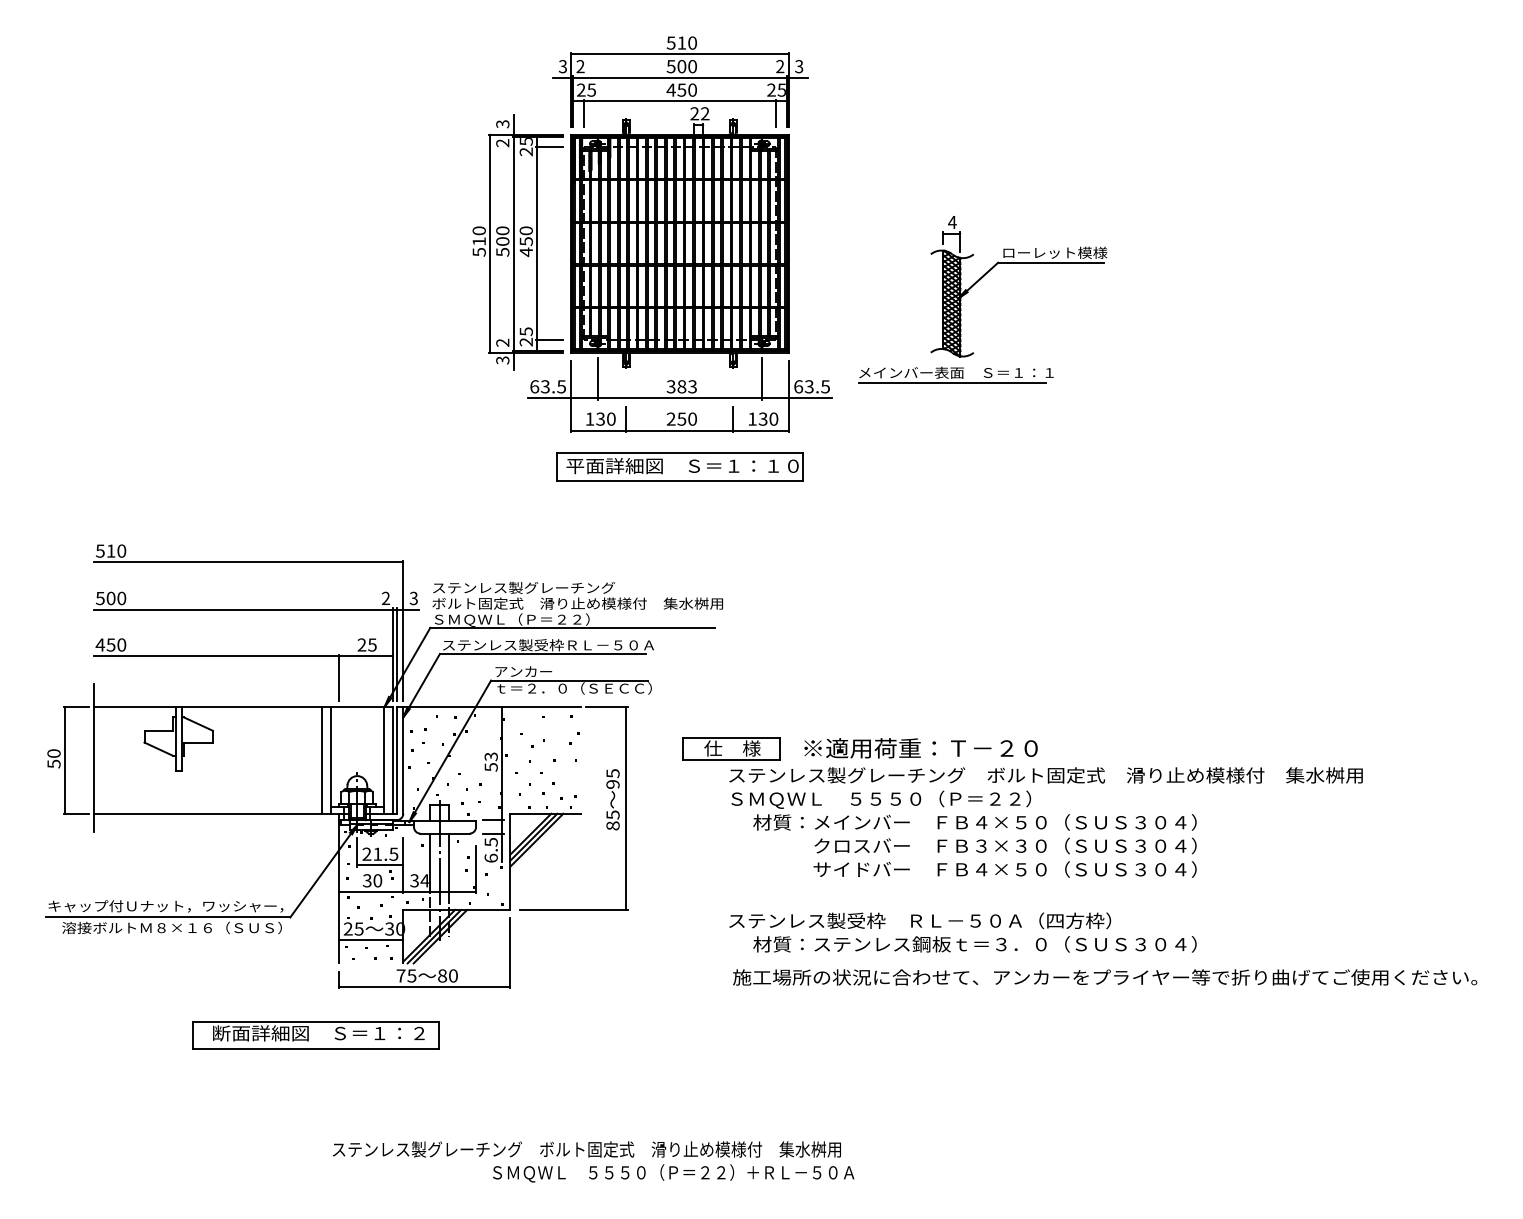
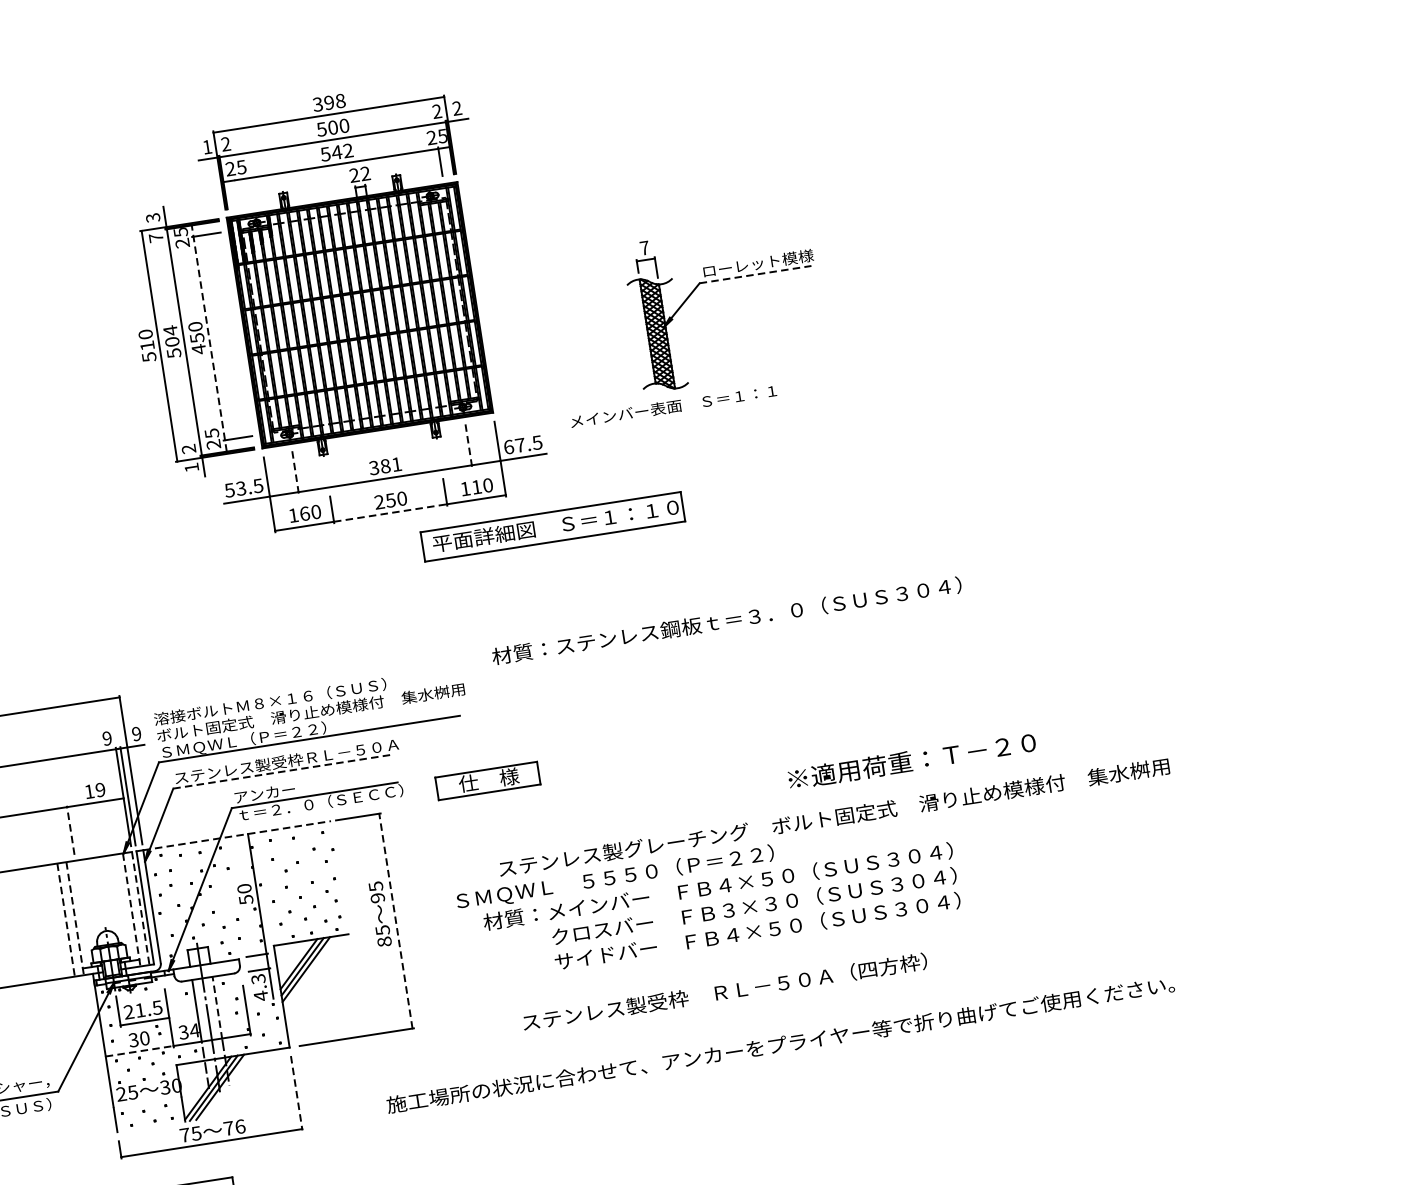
text: (682, 42) -> (329, 102), 510 -> 398
text: (562, 66) -> (206, 147), 3 -> 1
text: (799, 66) -> (457, 108), 3 -> 2
text: (681, 89) -> (336, 151), 450 -> 542
line: (583, 112) -> (236, 192), removed
text: (502, 143) -> (155, 238), 2 -> 7
text: (952, 222) -> (644, 248), 4 -> 7
text: (502, 230) -> (170, 330), 500 -> 504
line: (537, 243) -> (209, 338), solid -> dashed
line: (1051, 262) -> (756, 274), solid -> dashed
text: (502, 360) -> (191, 467), 3 -> 1
line: (597, 378) -> (294, 471), solid -> dashed
line: (761, 378) -> (468, 444), solid -> dashed
line: (952, 382) -> (670, 417), removed
text: (534, 386) -> (229, 490), 63.5 -> 53.5
text: (692, 386) -> (396, 464), 383 -> 381
text: (808, 386) -> (519, 445), 63.5 -> 67.5
text: (600, 418) -> (304, 513), 130 -> 160
text: (762, 418) -> (475, 486), 130 -> 110
line: (680, 430) -> (391, 512), solid -> dashed
part: (679, 466) -> (552, 526), moved
text: (541, 587) -> (269, 701), ステンレス製グレーチング -> 溶接ボルトＭ８×１６（ＳＵＳ）
text: (386, 598) -> (107, 738), 2 -> 9
text: (413, 598) -> (136, 734), 3 -> 9
text: (366, 644) -> (94, 790), 25 -> 19
line: (543, 654) -> (283, 772), solid -> dashed
line: (339, 677) -> (71, 829), solid -> dashed
line: (492, 706) -> (237, 835), solid -> dashed
part: (731, 748) -> (487, 780), moved
text: (920, 748) -> (911, 761), moved
text: (490, 756) -> (243, 888), 53 -> 50
line: (322, 760) -> (66, 920), solid -> dashed
line: (330, 760) -> (75, 918), solid -> dashed
line: (384, 760) -> (132, 910), solid -> dashed
line: (392, 760) -> (140, 908), solid -> dashed
line: (626, 808) -> (395, 921), solid -> dashed
text: (963, 833) -> (707, 900), moved
text: (490, 850) -> (259, 987), 6.5 -> 4.3
line: (449, 863) -> (217, 1008), solid -> dashed
line: (371, 891) -> (139, 1050), solid -> dashed
line: (371, 940) -> (147, 1102), removed
text: (974, 944) -> (726, 621), moved
line: (510, 953) -> (297, 1093), solid -> dashed
text: (447, 975) -> (234, 1127), 80 -> 76
text: (1105, 977) -> (781, 1044), moved

